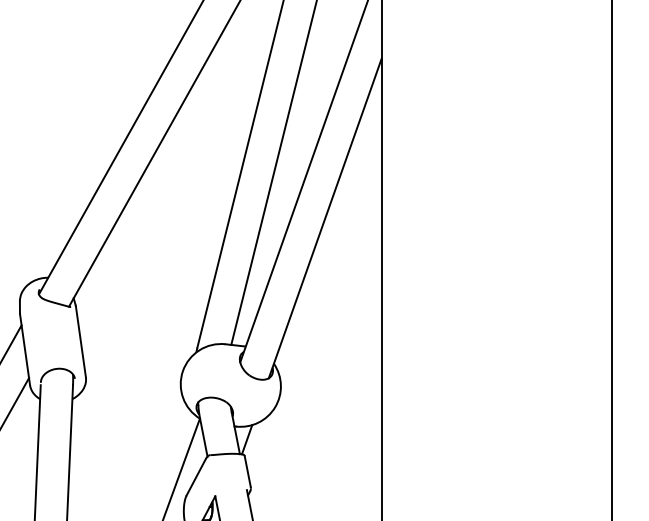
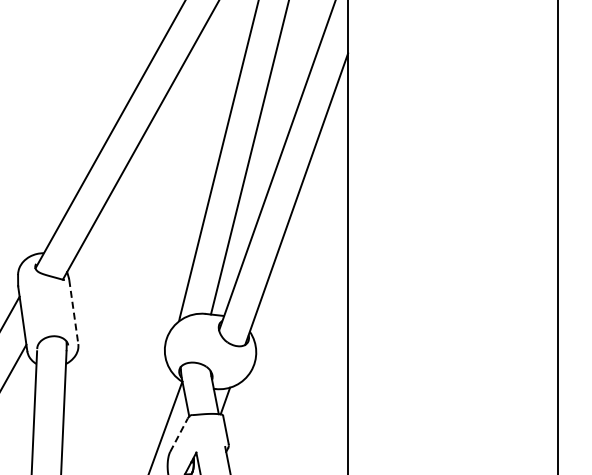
line: (80, 342) -> (73, 312), solid -> dashed
line: (195, 477) -> (178, 435), solid -> dashed

